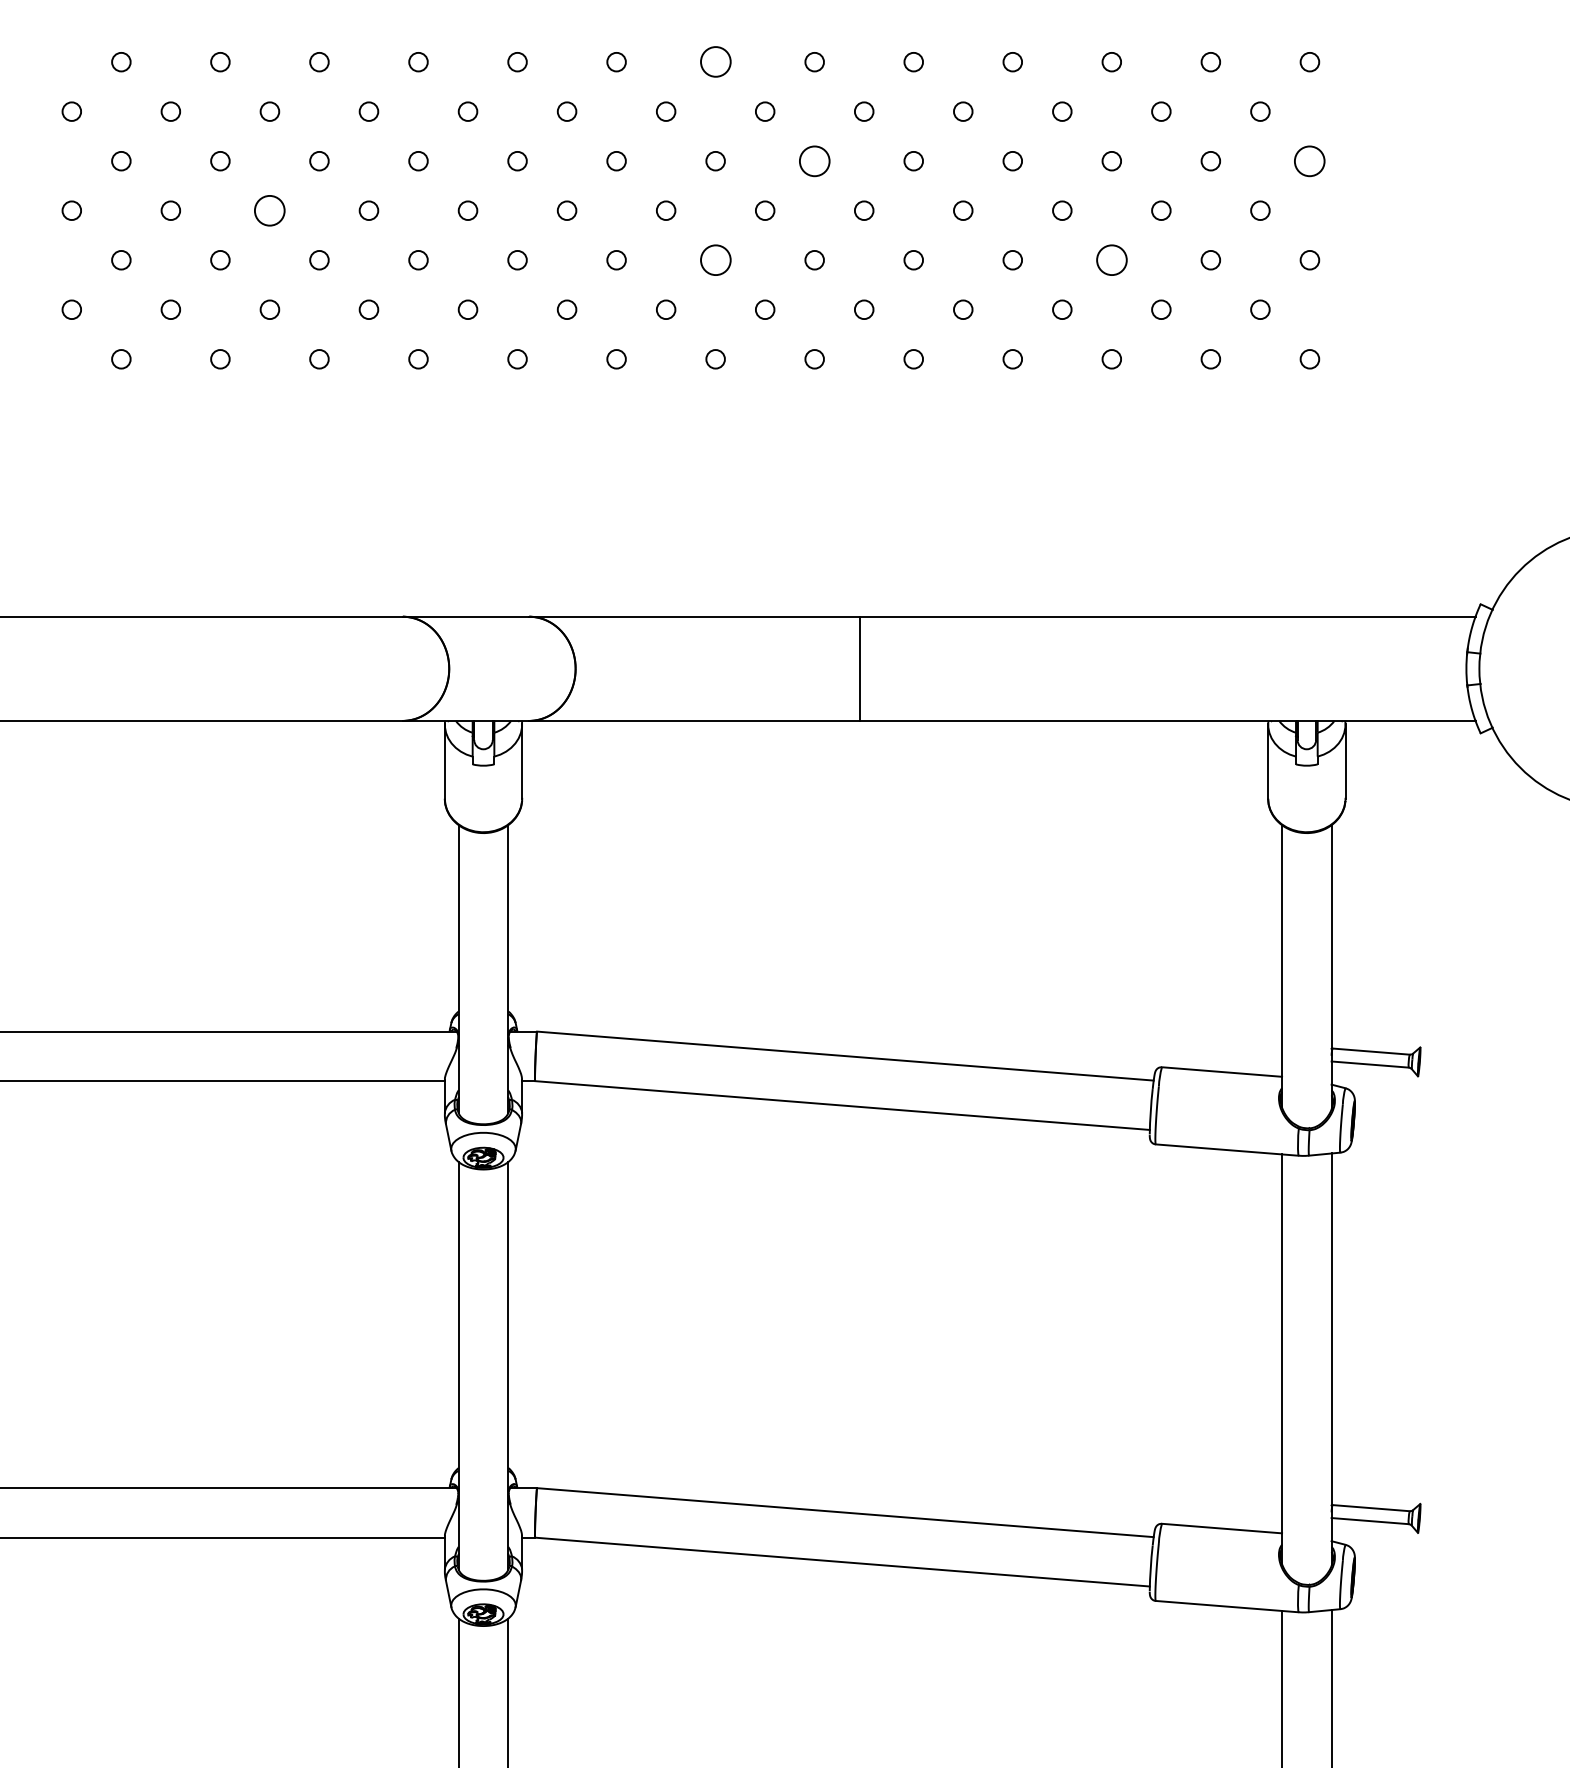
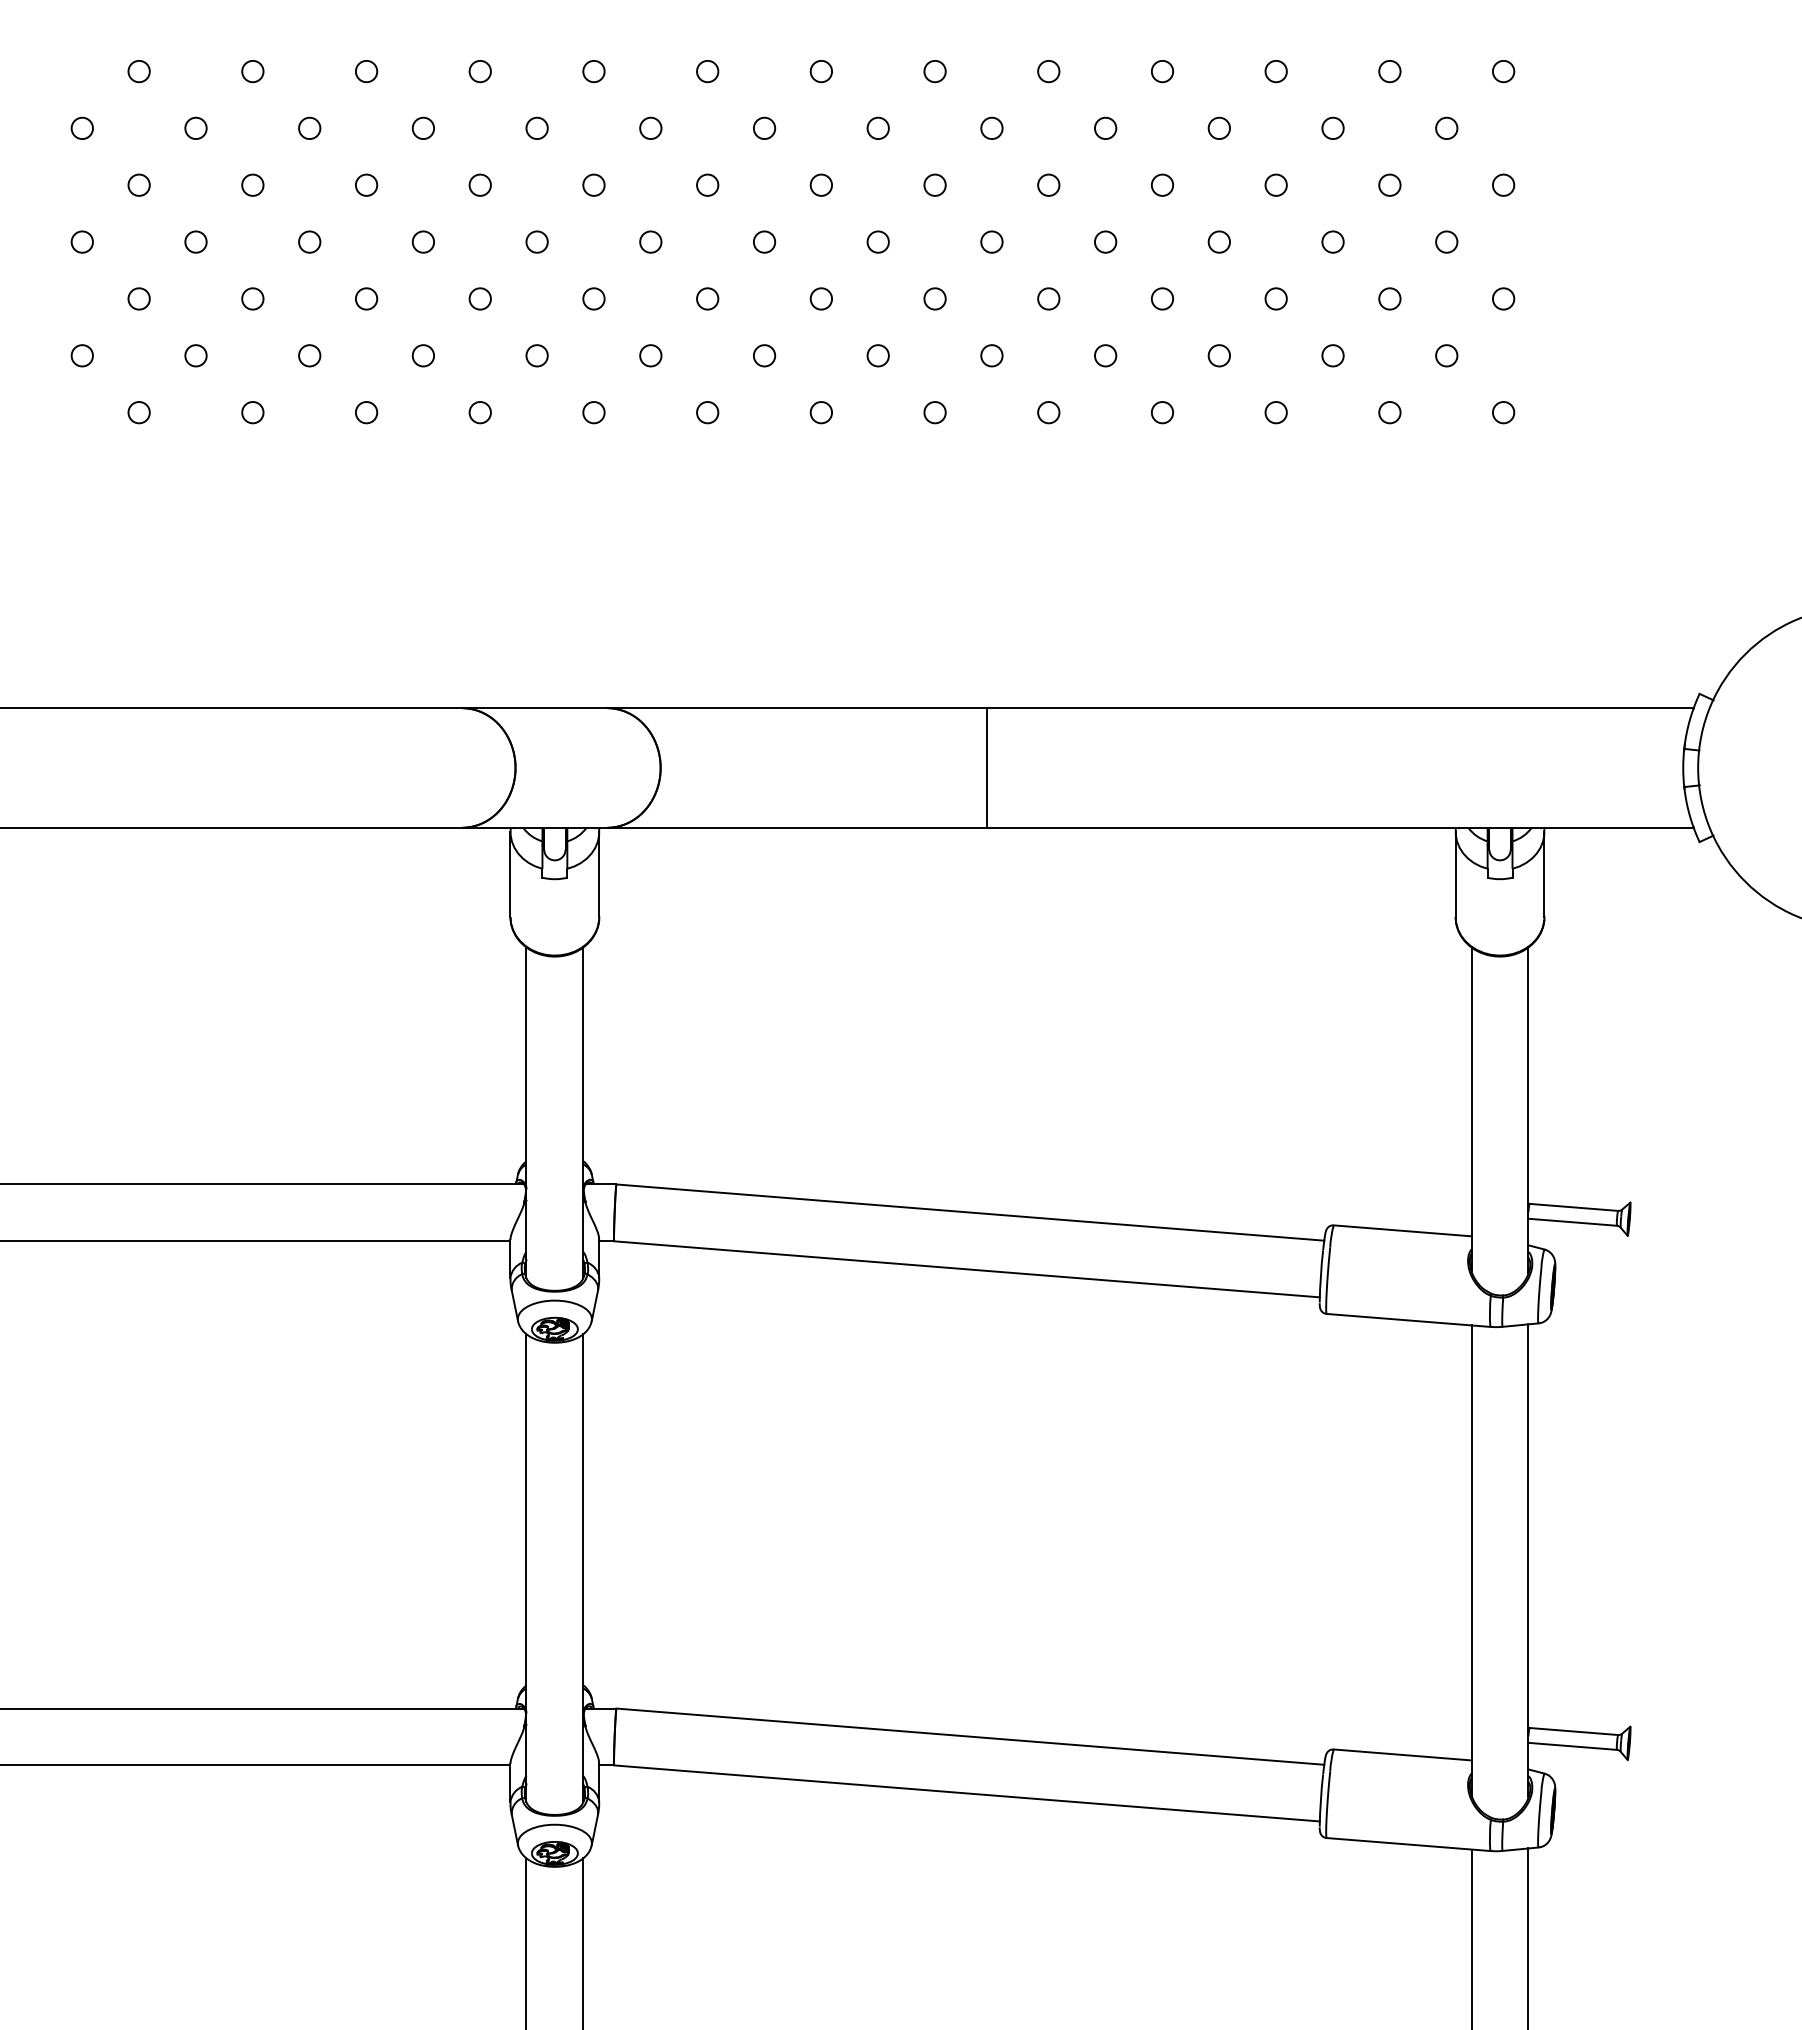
circle: (714, 62) -> (820, 71), size x0.62
circle: (814, 160) -> (934, 184), size x0.62
circle: (1309, 160) -> (1503, 184), size x0.62
circle: (269, 210) -> (309, 241), size x0.62
circle: (714, 259) -> (820, 298), size x0.62
circle: (1111, 259) -> (1275, 298), size x0.62

